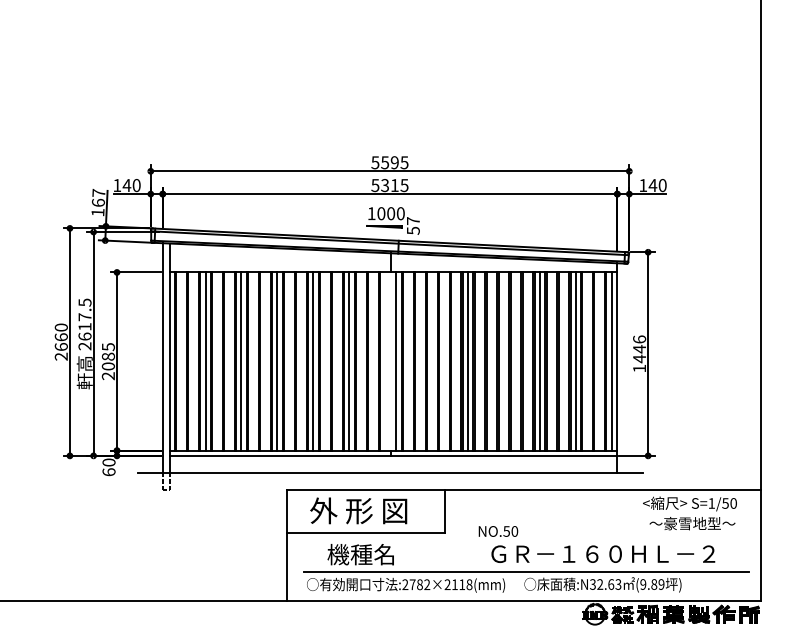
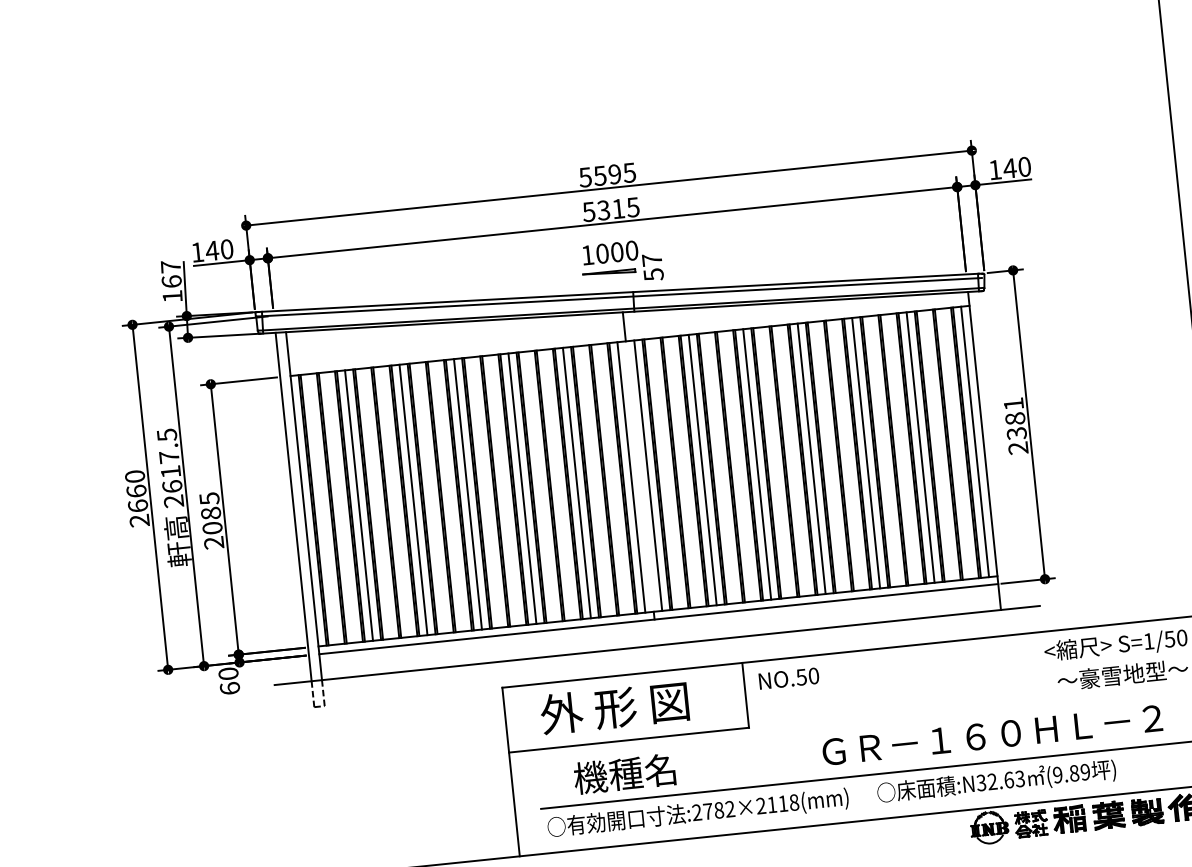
text: (639, 353) -> (1015, 425), 1446 -> 2381
line: (385, 361) -> (631, 477), added
line: (432, 361) -> (703, 469), added
line: (504, 361) -> (812, 458), added
text: (498, 531) -> (789, 678), moved

